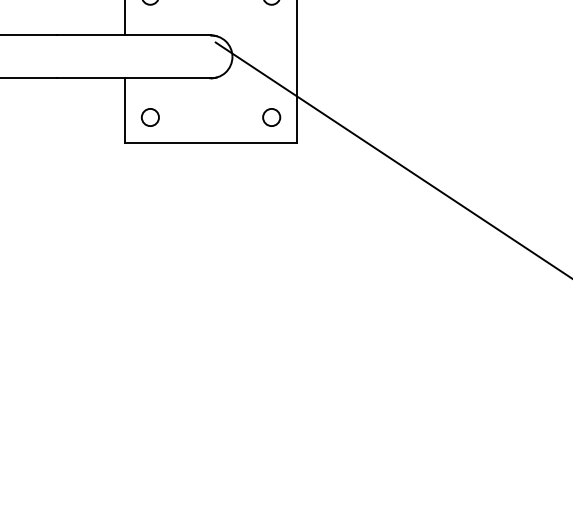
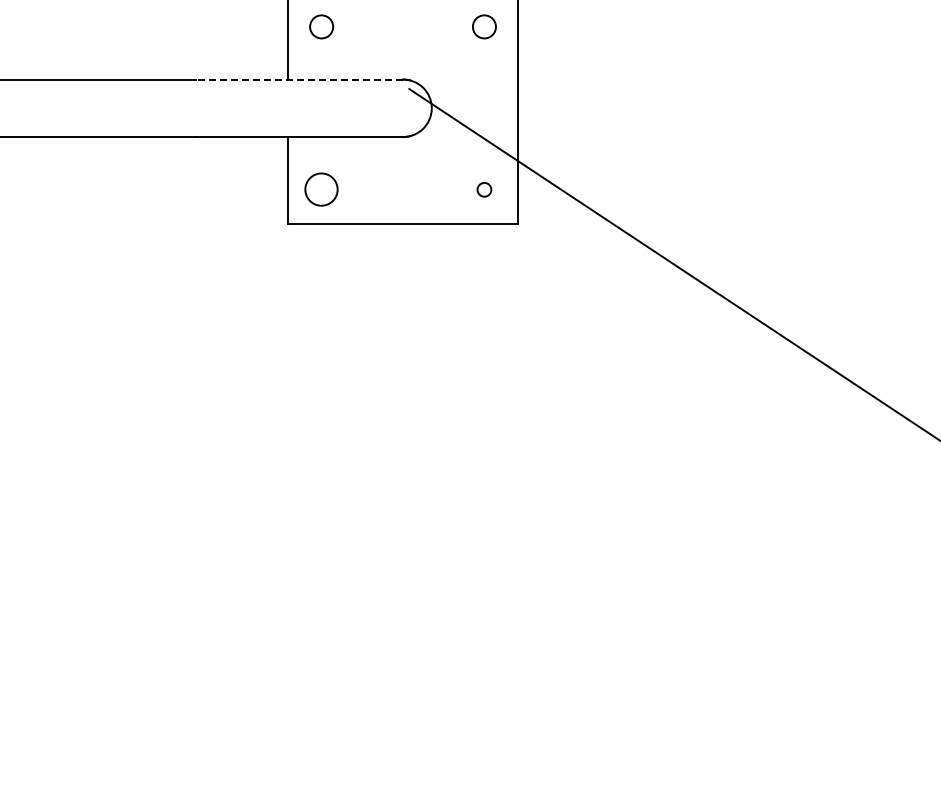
line: (133, 35) -> (299, 79), solid -> dashed
circle: (150, 117) -> (321, 189), size x1.4
circle: (271, 117) -> (484, 189), size x0.6

